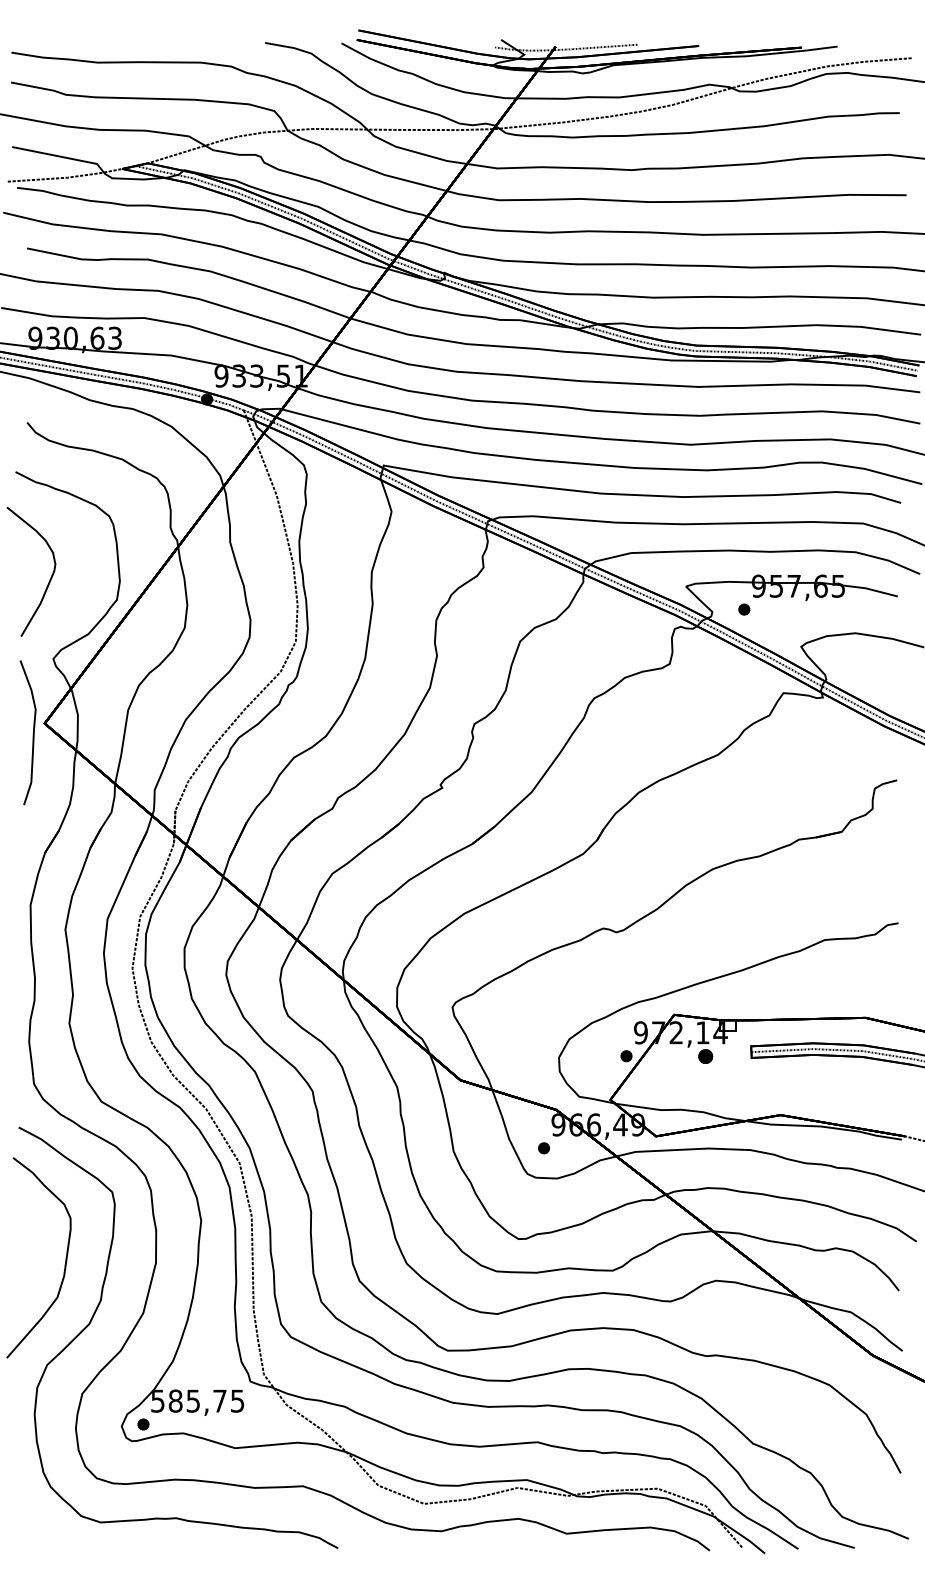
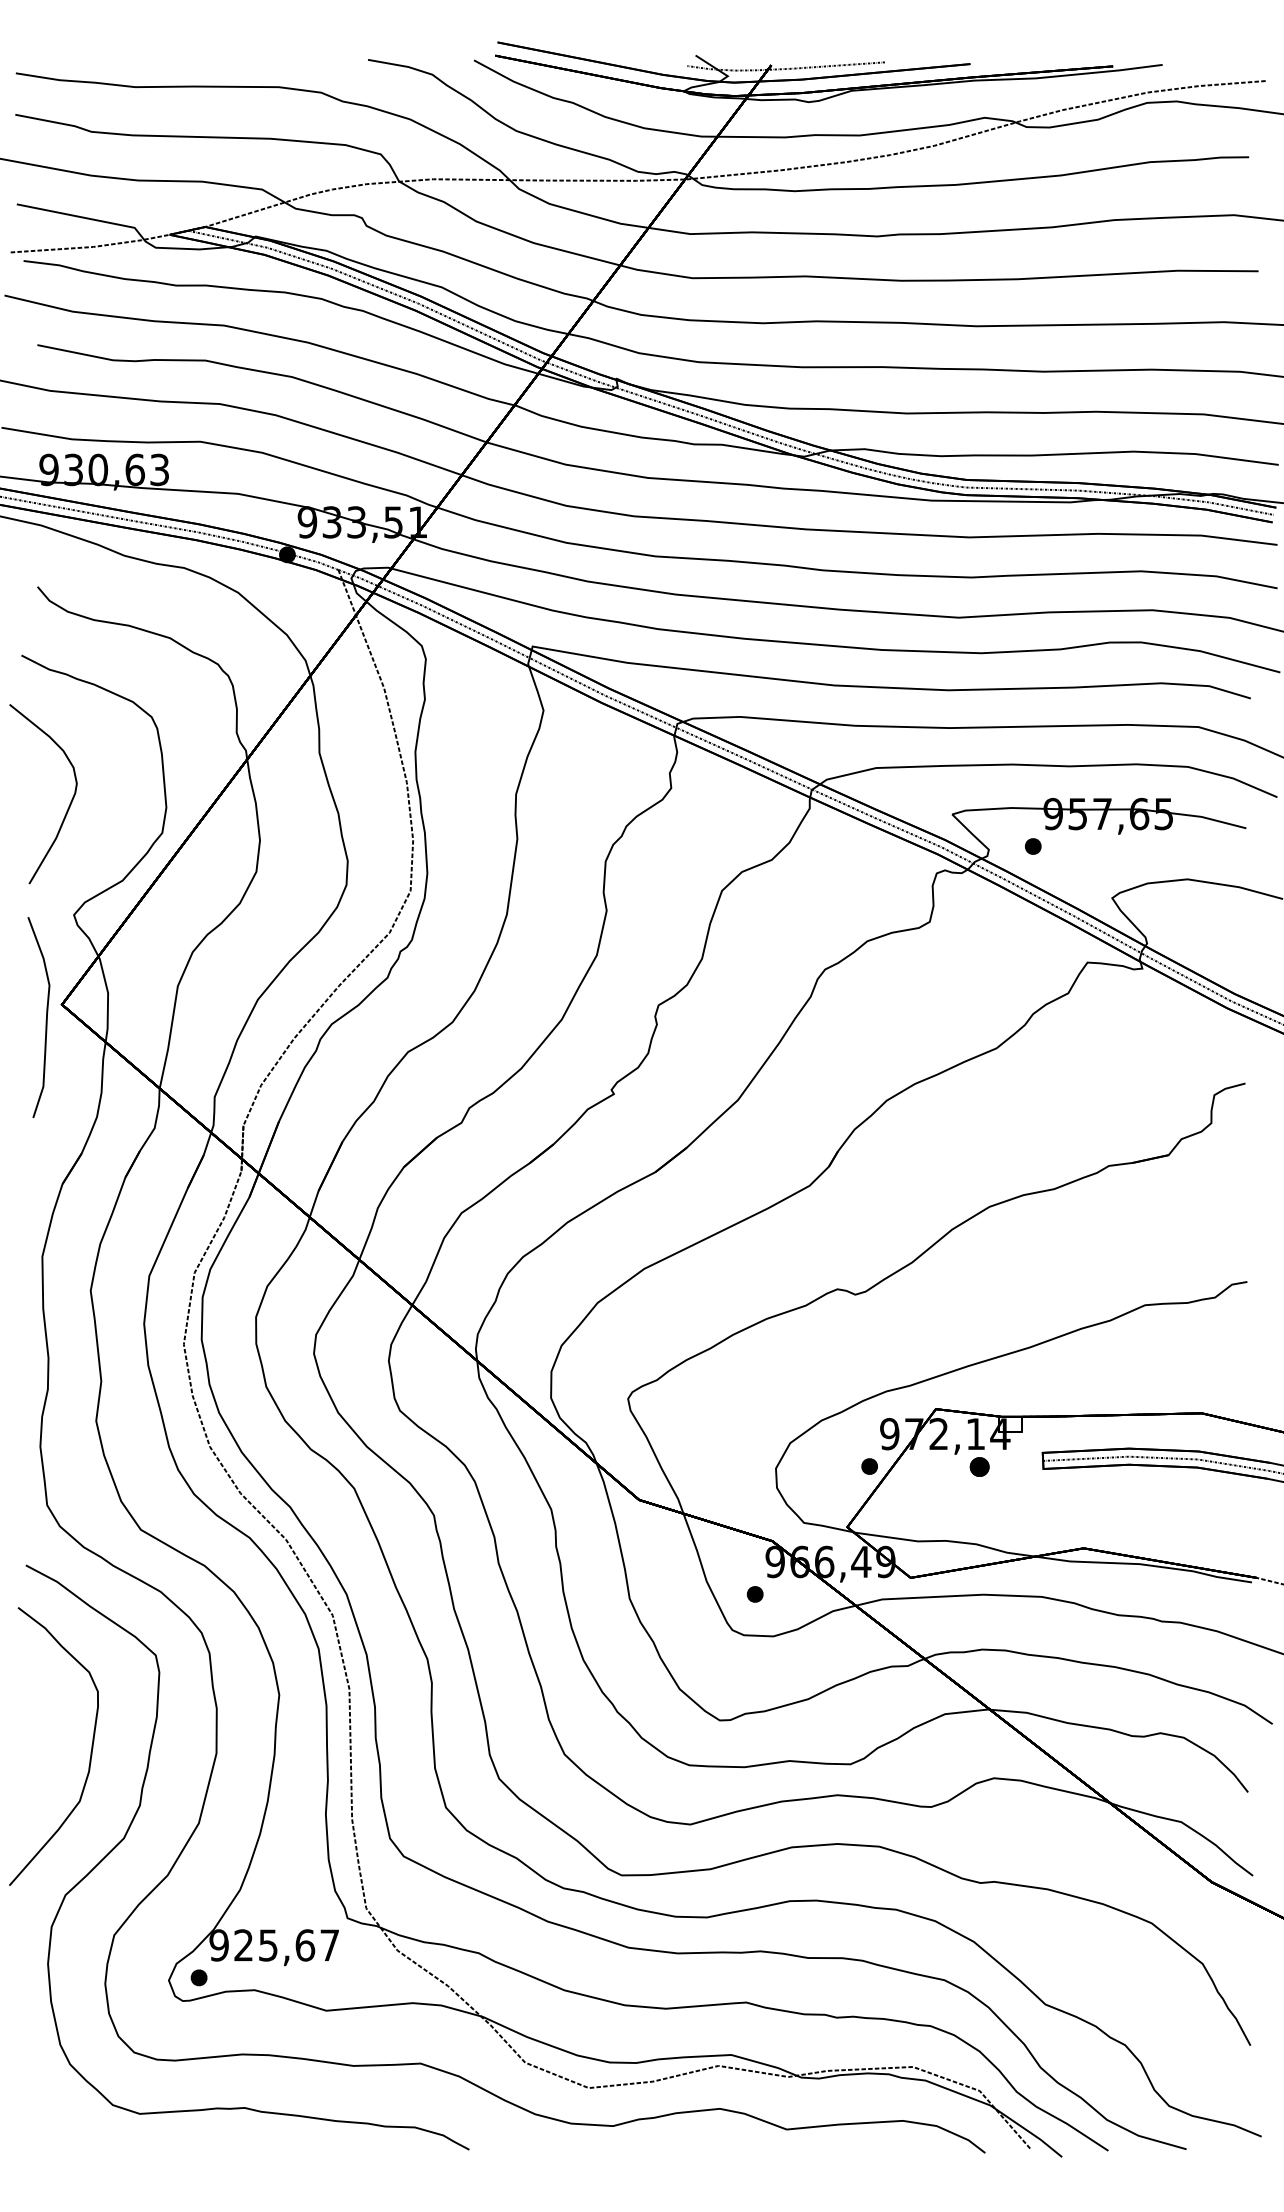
text: (197, 1400) -> (274, 1944), 585,75 -> 925,67

